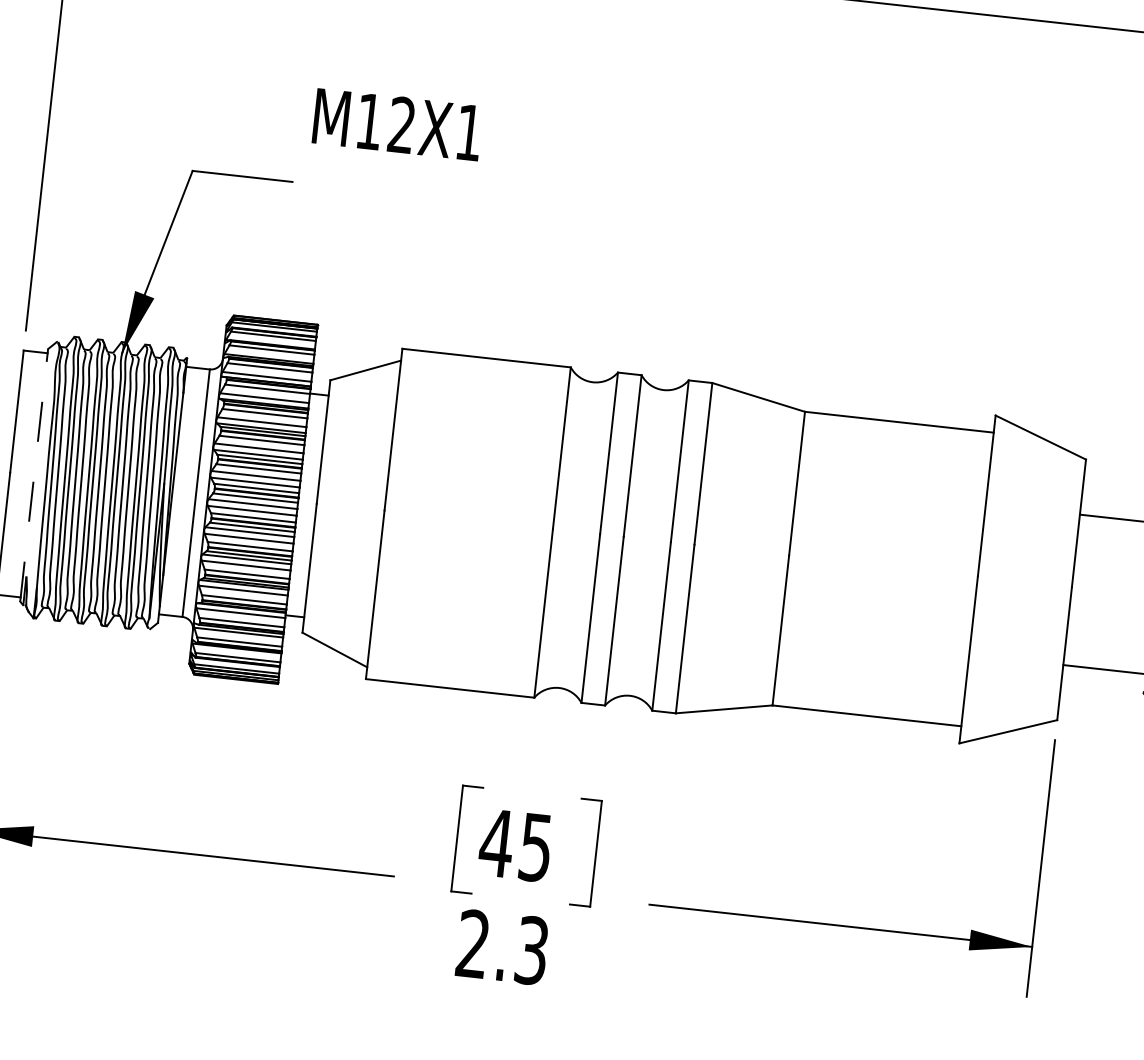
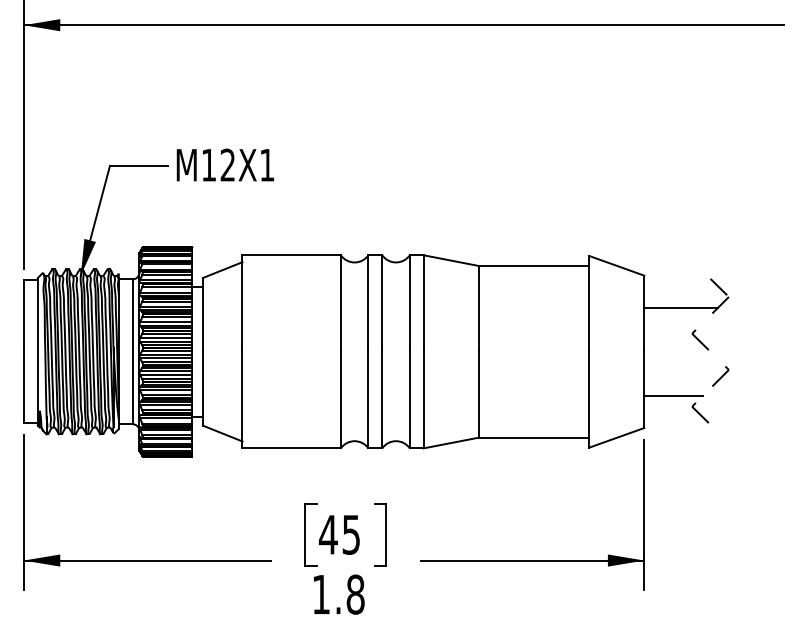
text: (397, 123) -> (225, 164), moved
line: (33, 474) -> (37, 351), dashed -> solid
text: (502, 947) -> (338, 594), 2.3 -> 1.8

